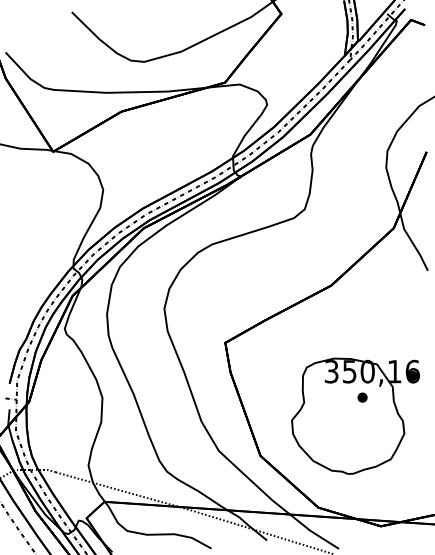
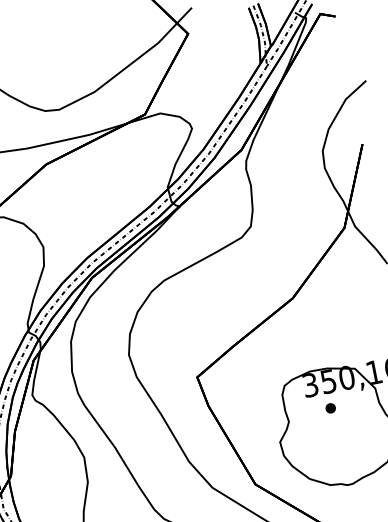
part: (362, 397) -> (330, 408), moved

